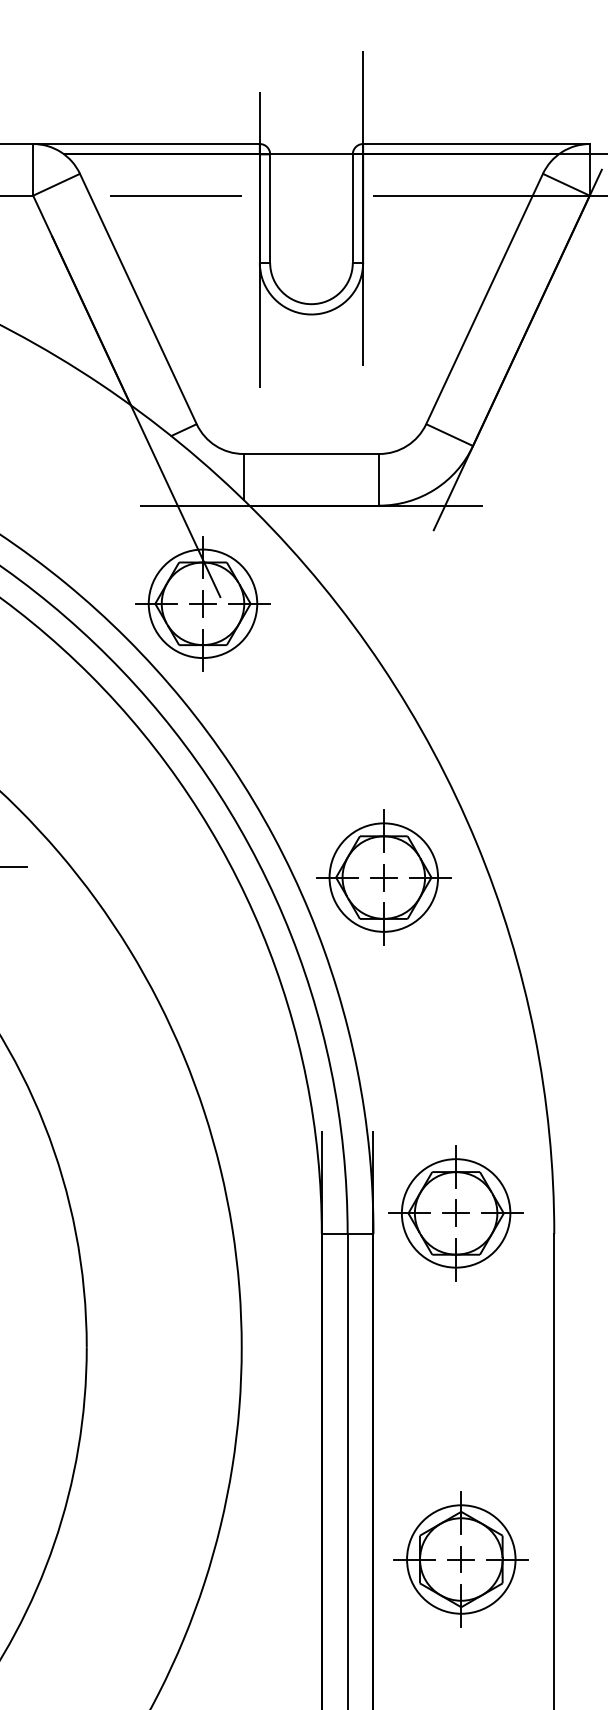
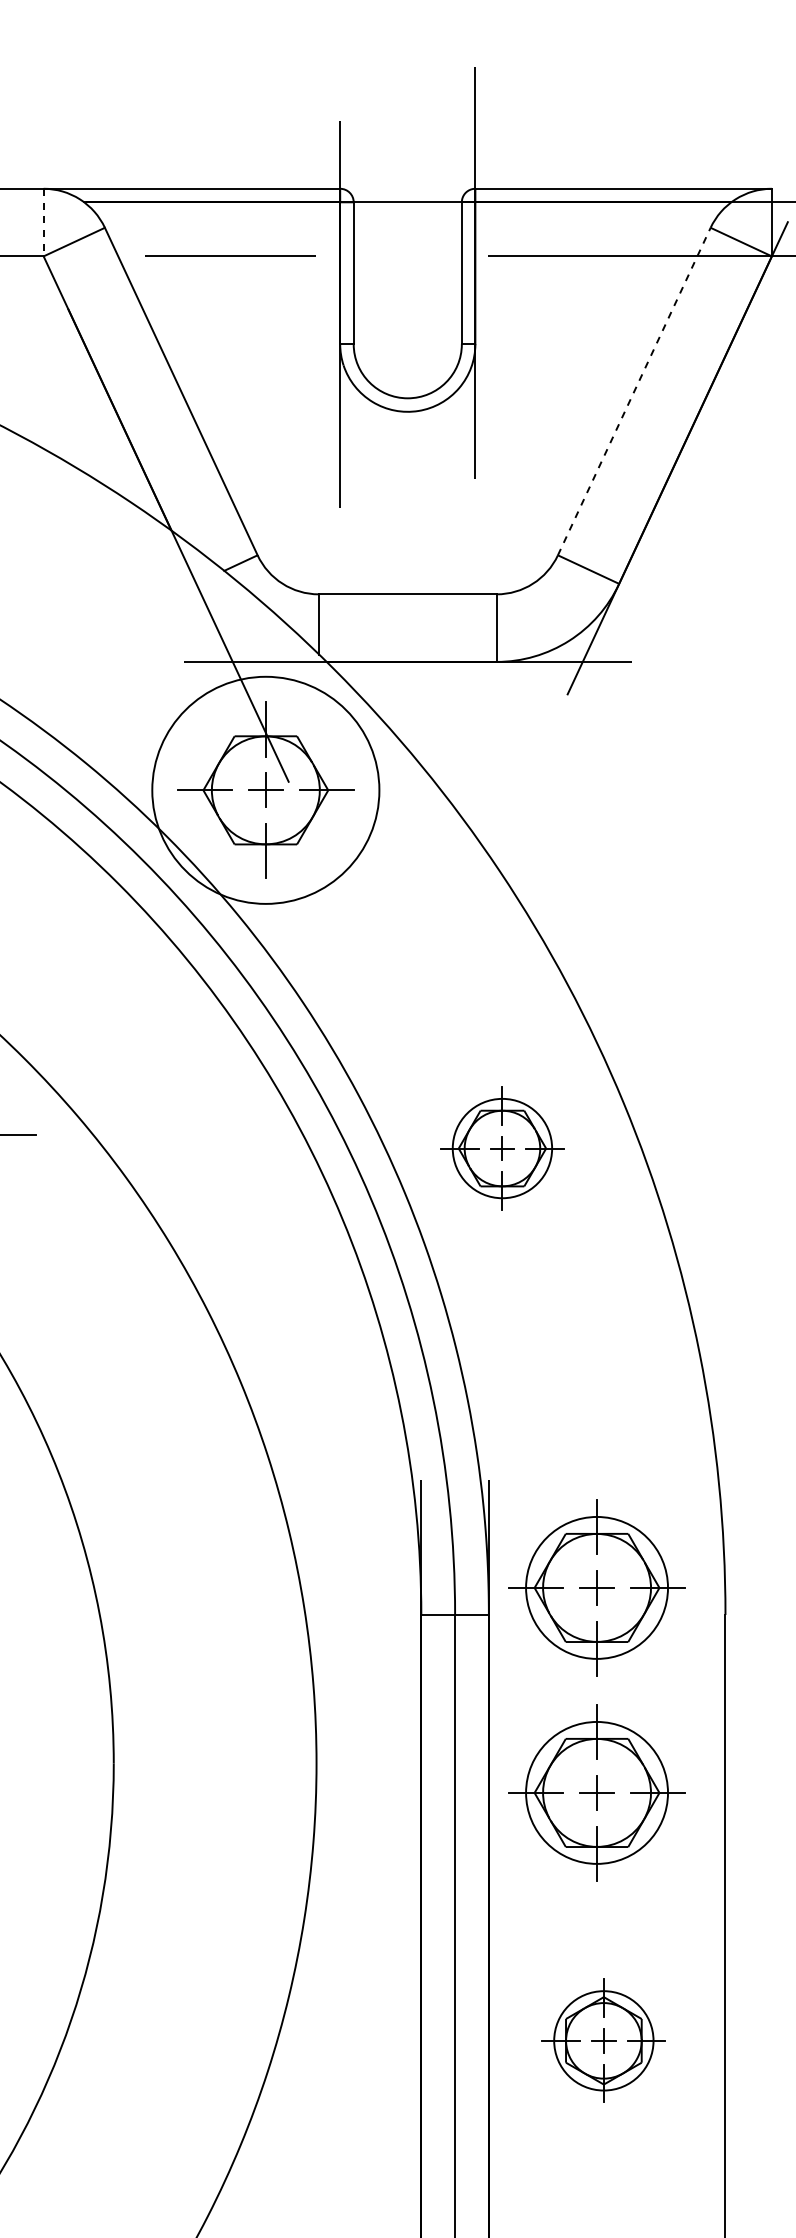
line: (33, 169) -> (43, 222), solid -> dashed
line: (484, 298) -> (634, 391), solid -> dashed
circle: (202, 603) -> (265, 790), size x1.6
part: (383, 877) -> (502, 1148), size x0.7
part: (455, 1369) -> (596, 1792), added
part: (461, 1559) -> (603, 2040), size x0.7

